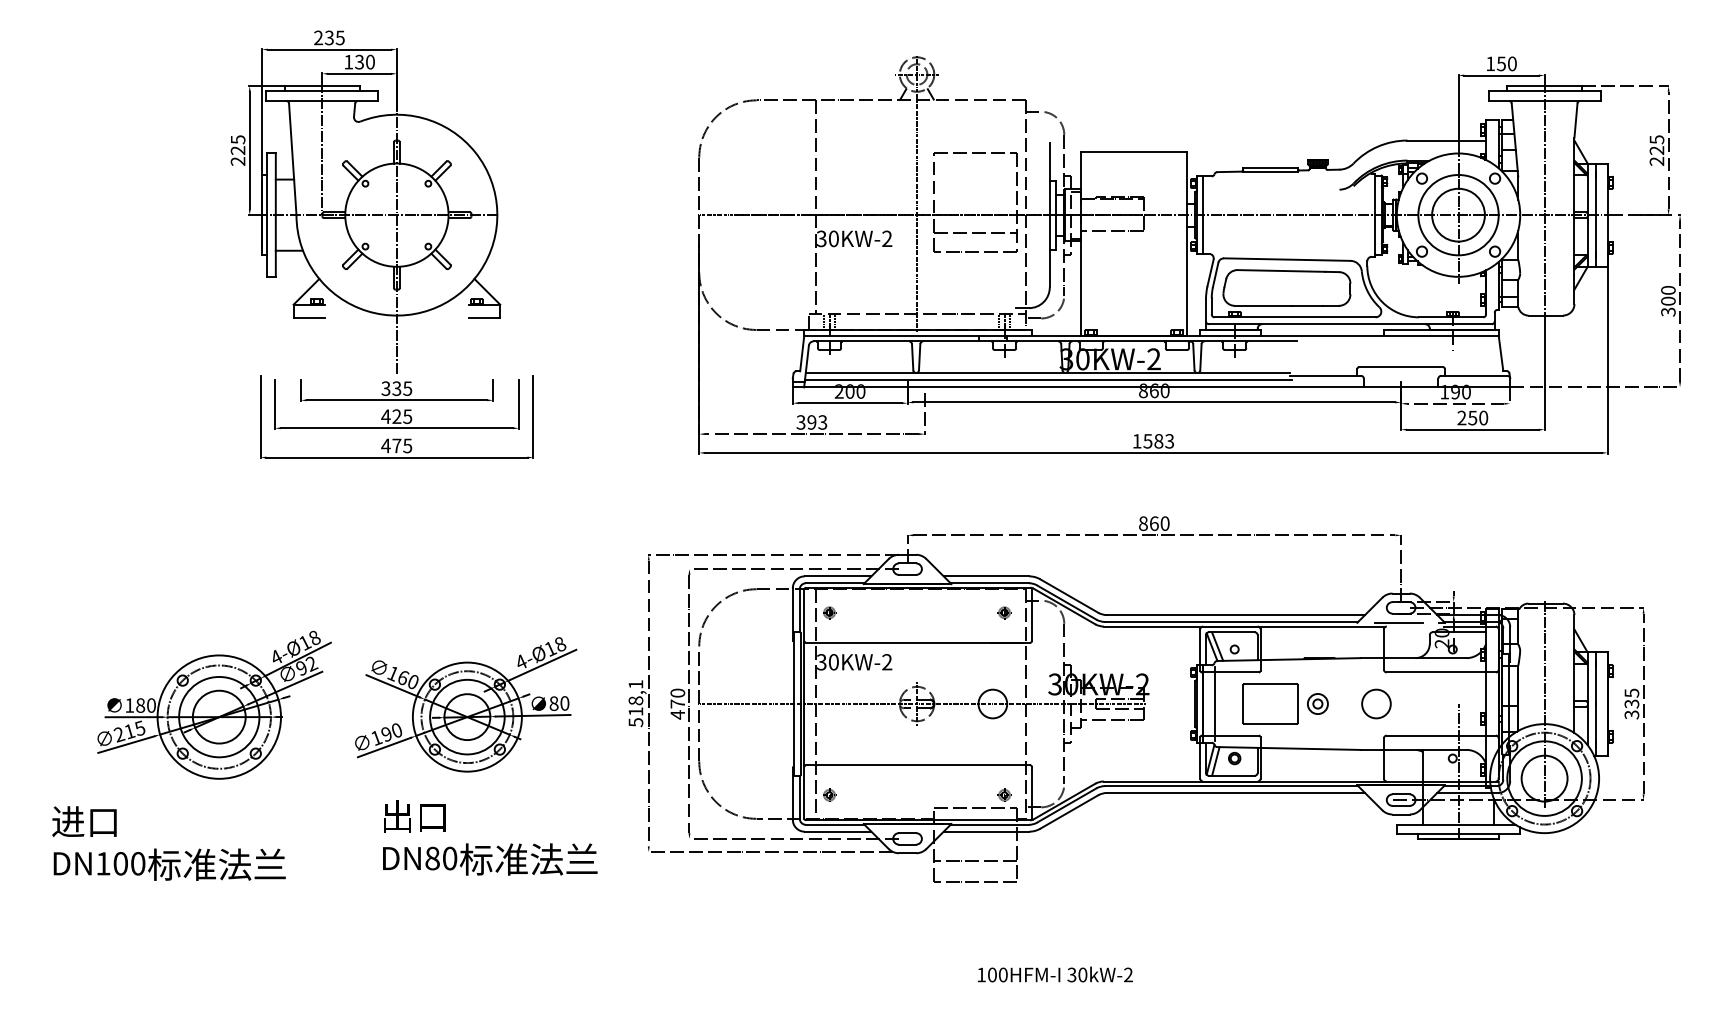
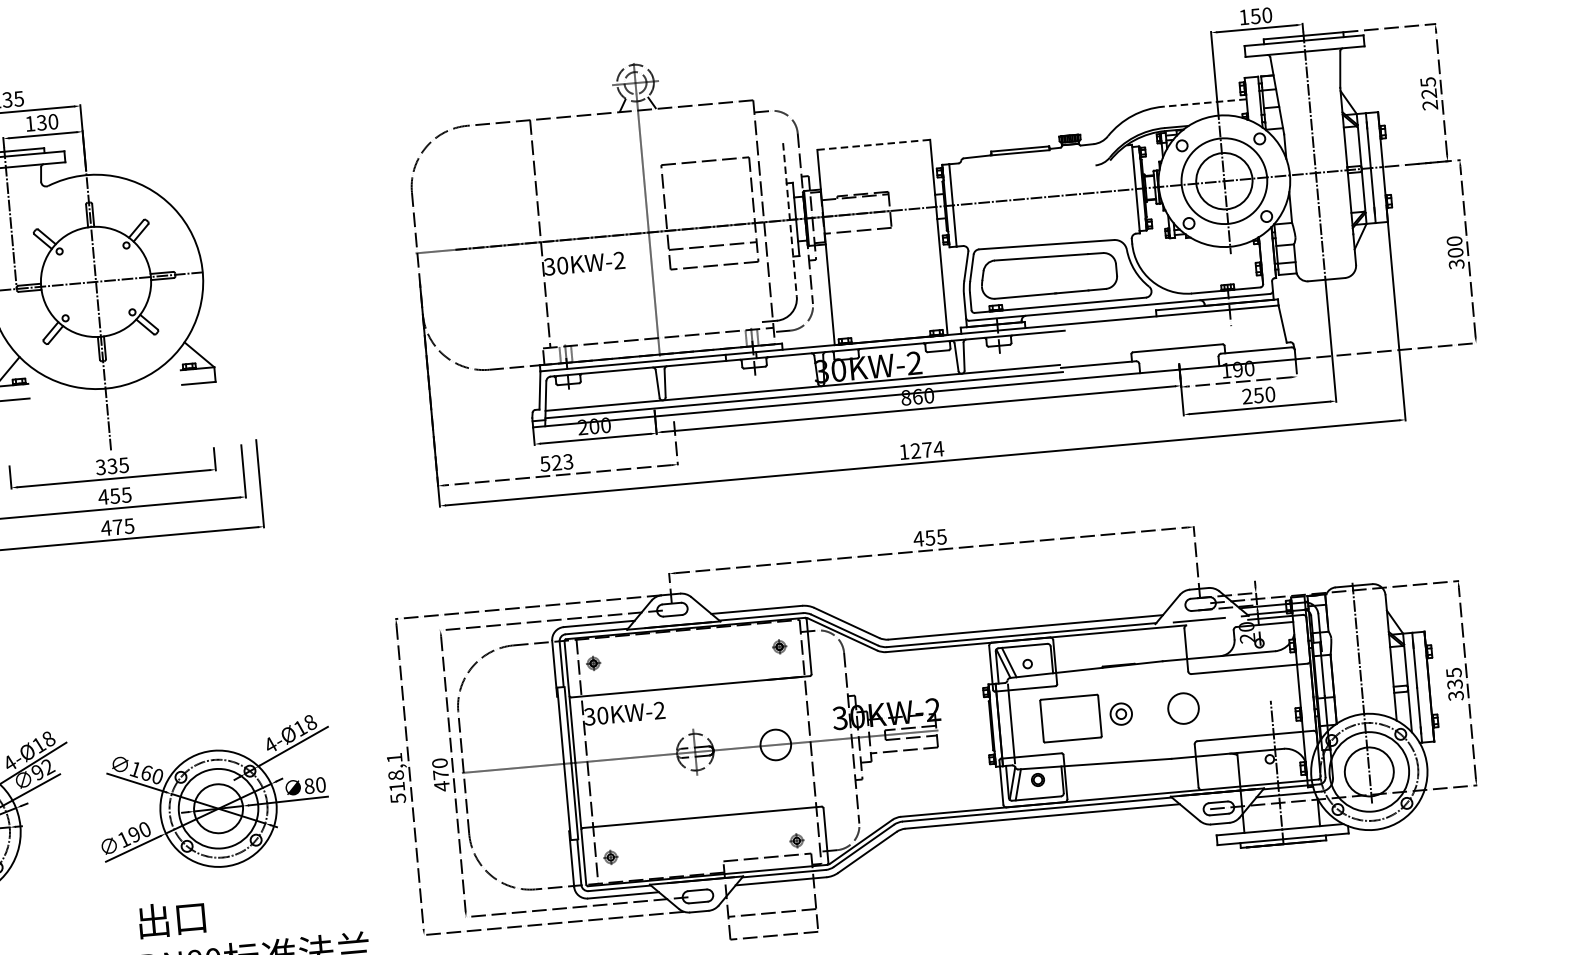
line: (1446, 140) -> (1204, 102), solid -> dashed
line: (1134, 152) -> (874, 145), solid -> dashed
line: (1049, 215) -> (789, 220), solid -> dashed
text: (396, 416) -> (114, 495), 425 -> 455
text: (806, 422) -> (551, 463), 393 -> 523
text: (1158, 441) -> (926, 450), 1583 -> 1274
text: (1153, 523) -> (929, 537), 860 -> 455

